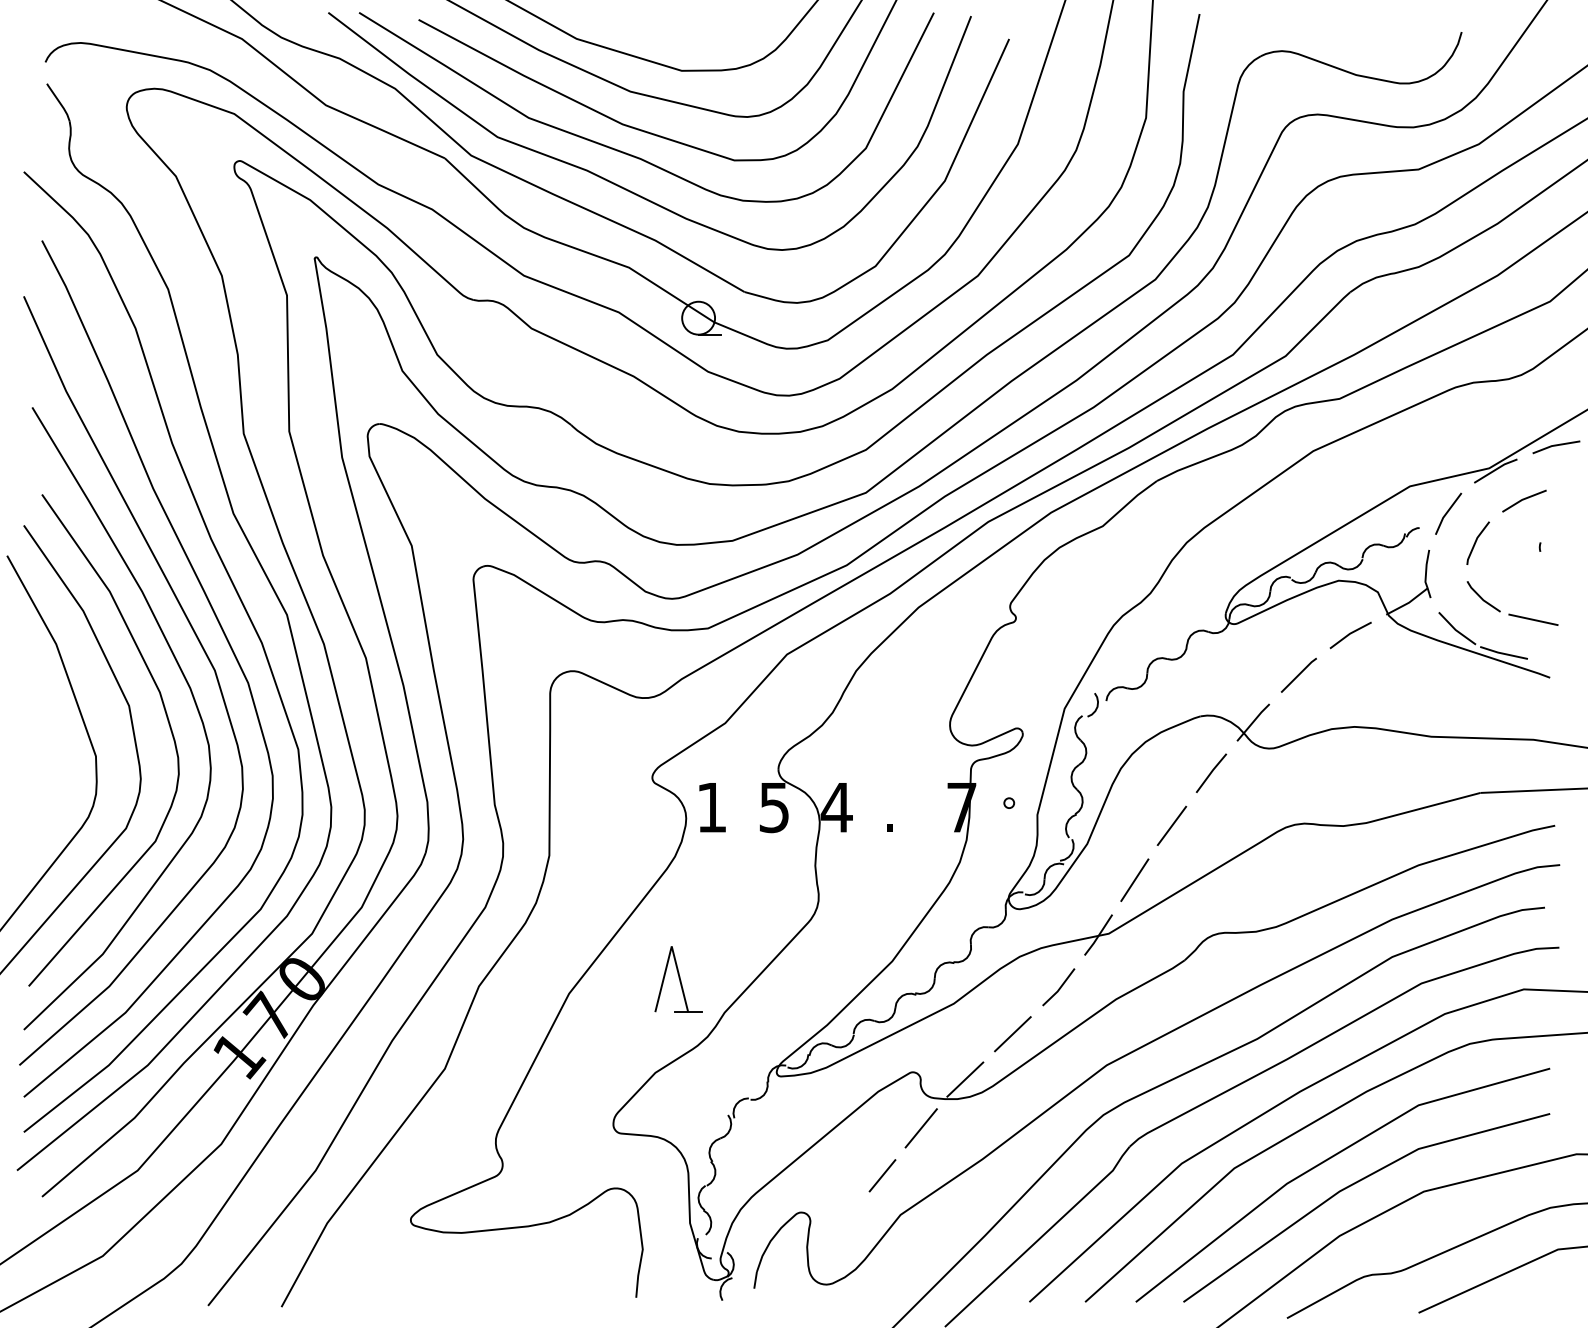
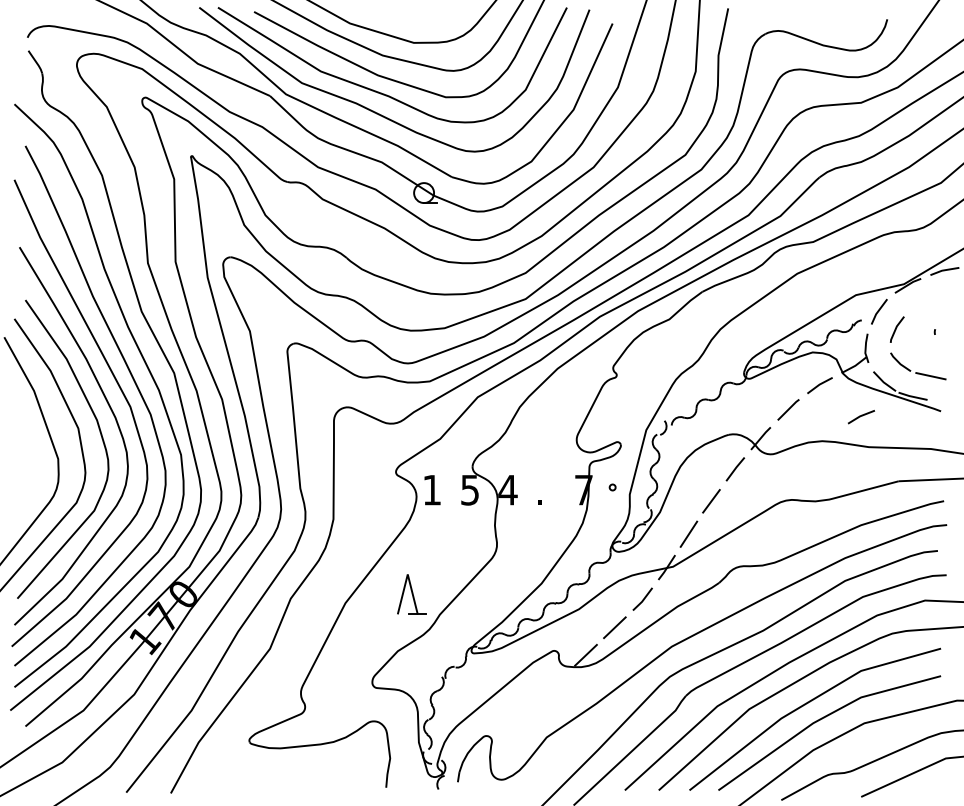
line: (1524, 500) -> (861, 416), moved
line: (920, 1127) -> (558, 684), removed
line: (882, 1175) -> (535, 713), removed

